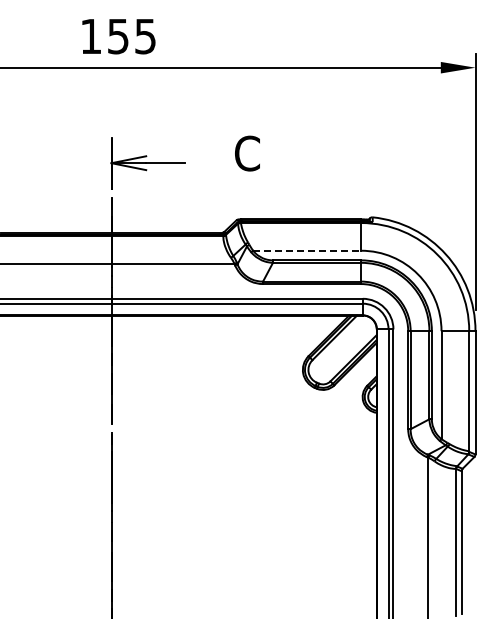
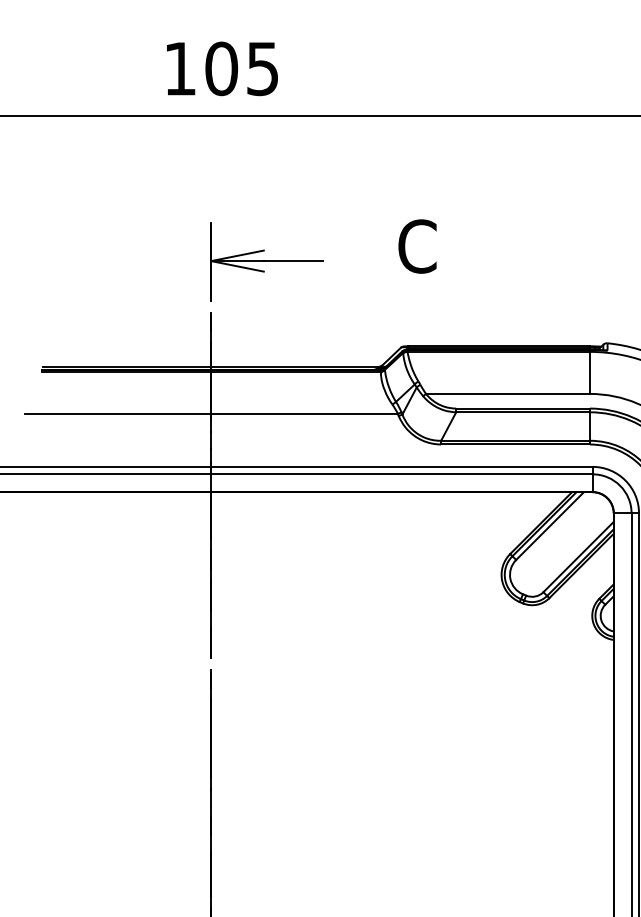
text: (118, 36) -> (221, 68), 155 -> 105
line: (307, 250) -> (508, 393), dashed -> solid

